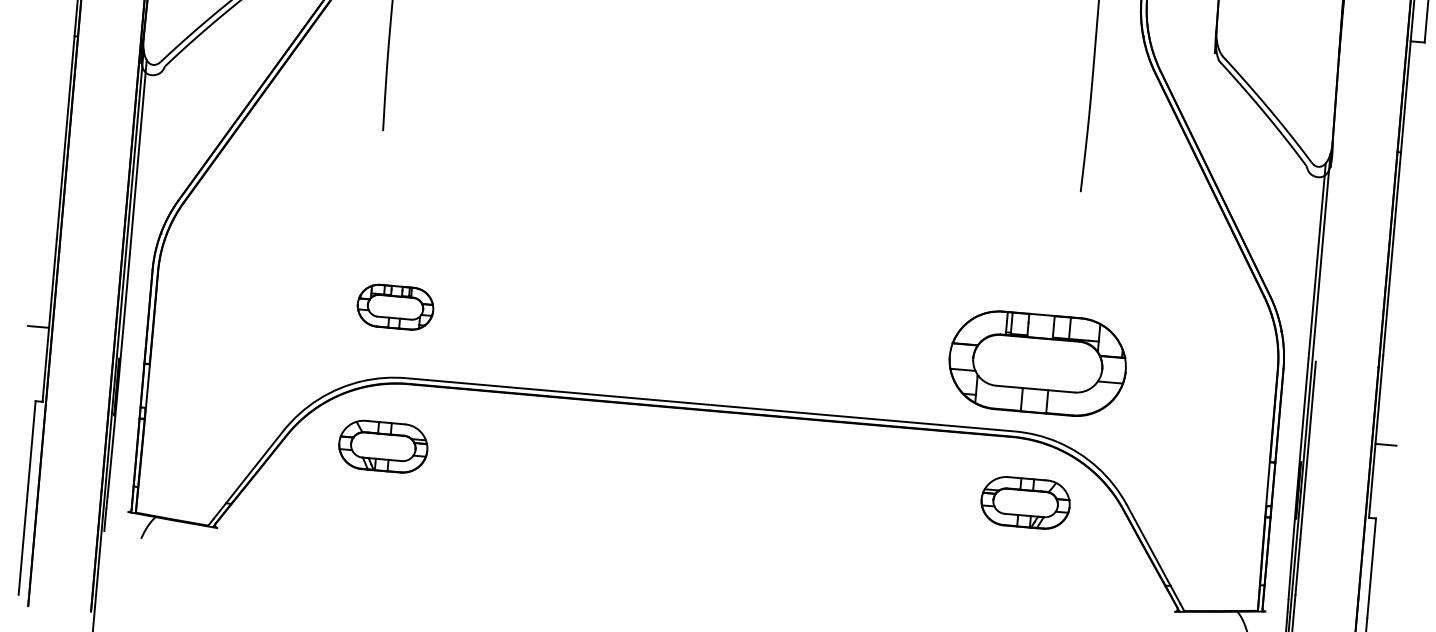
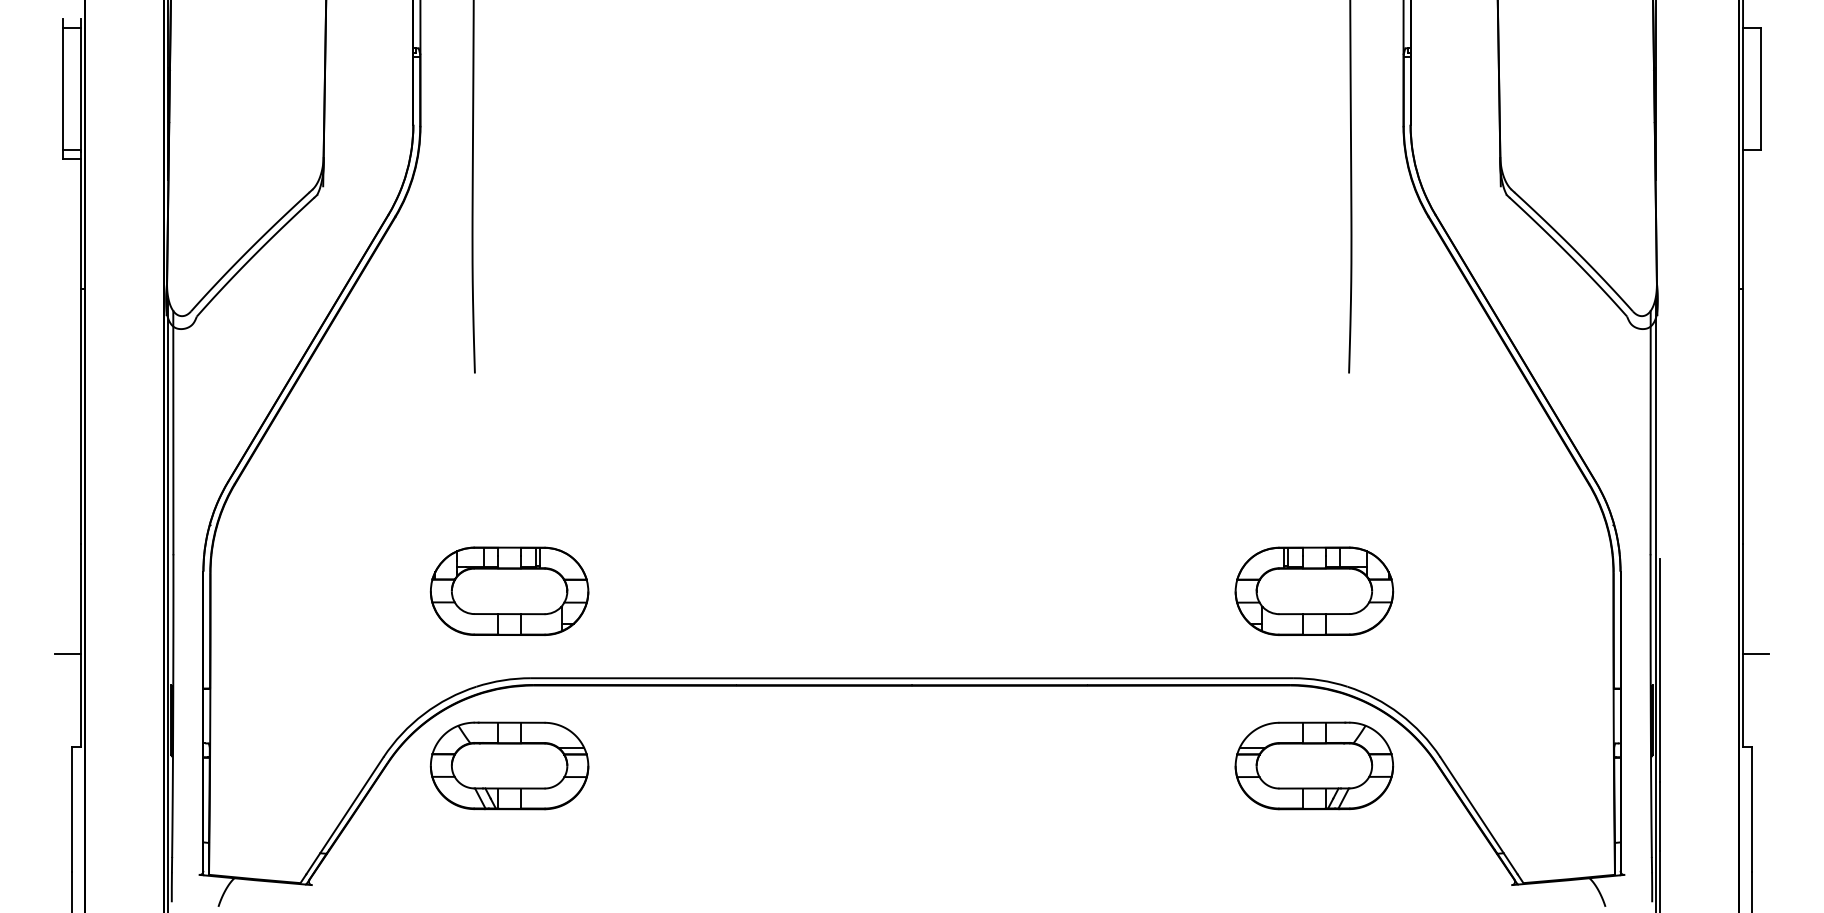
part: (395, 306) -> (509, 590), size x1.67
part: (1037, 362) -> (1314, 590), size x0.71
part: (383, 446) -> (509, 765), size x1.43
part: (1025, 502) -> (1314, 765), size x1.43

